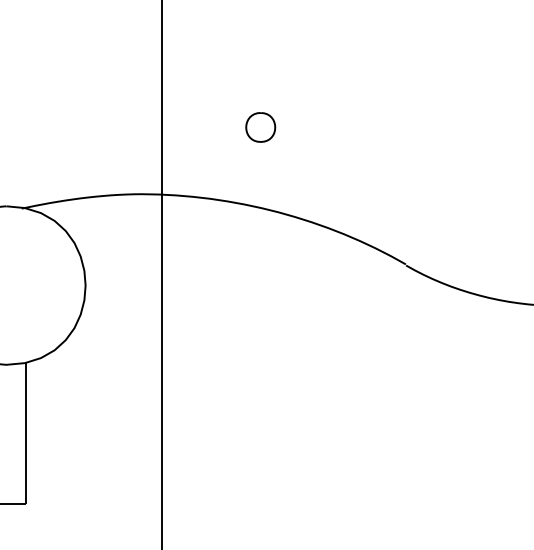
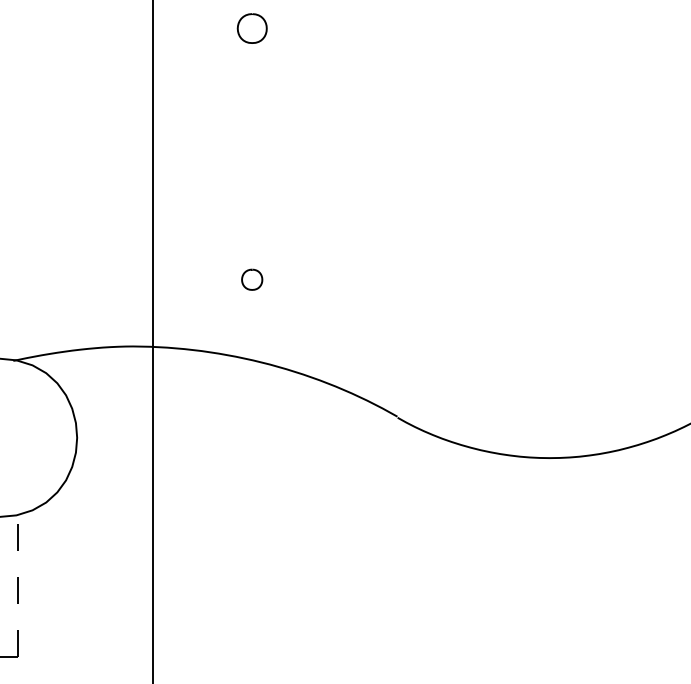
part: (259, 127) -> (251, 279), size x0.7
line: (25, 433) -> (17, 585), solid -> dashed

